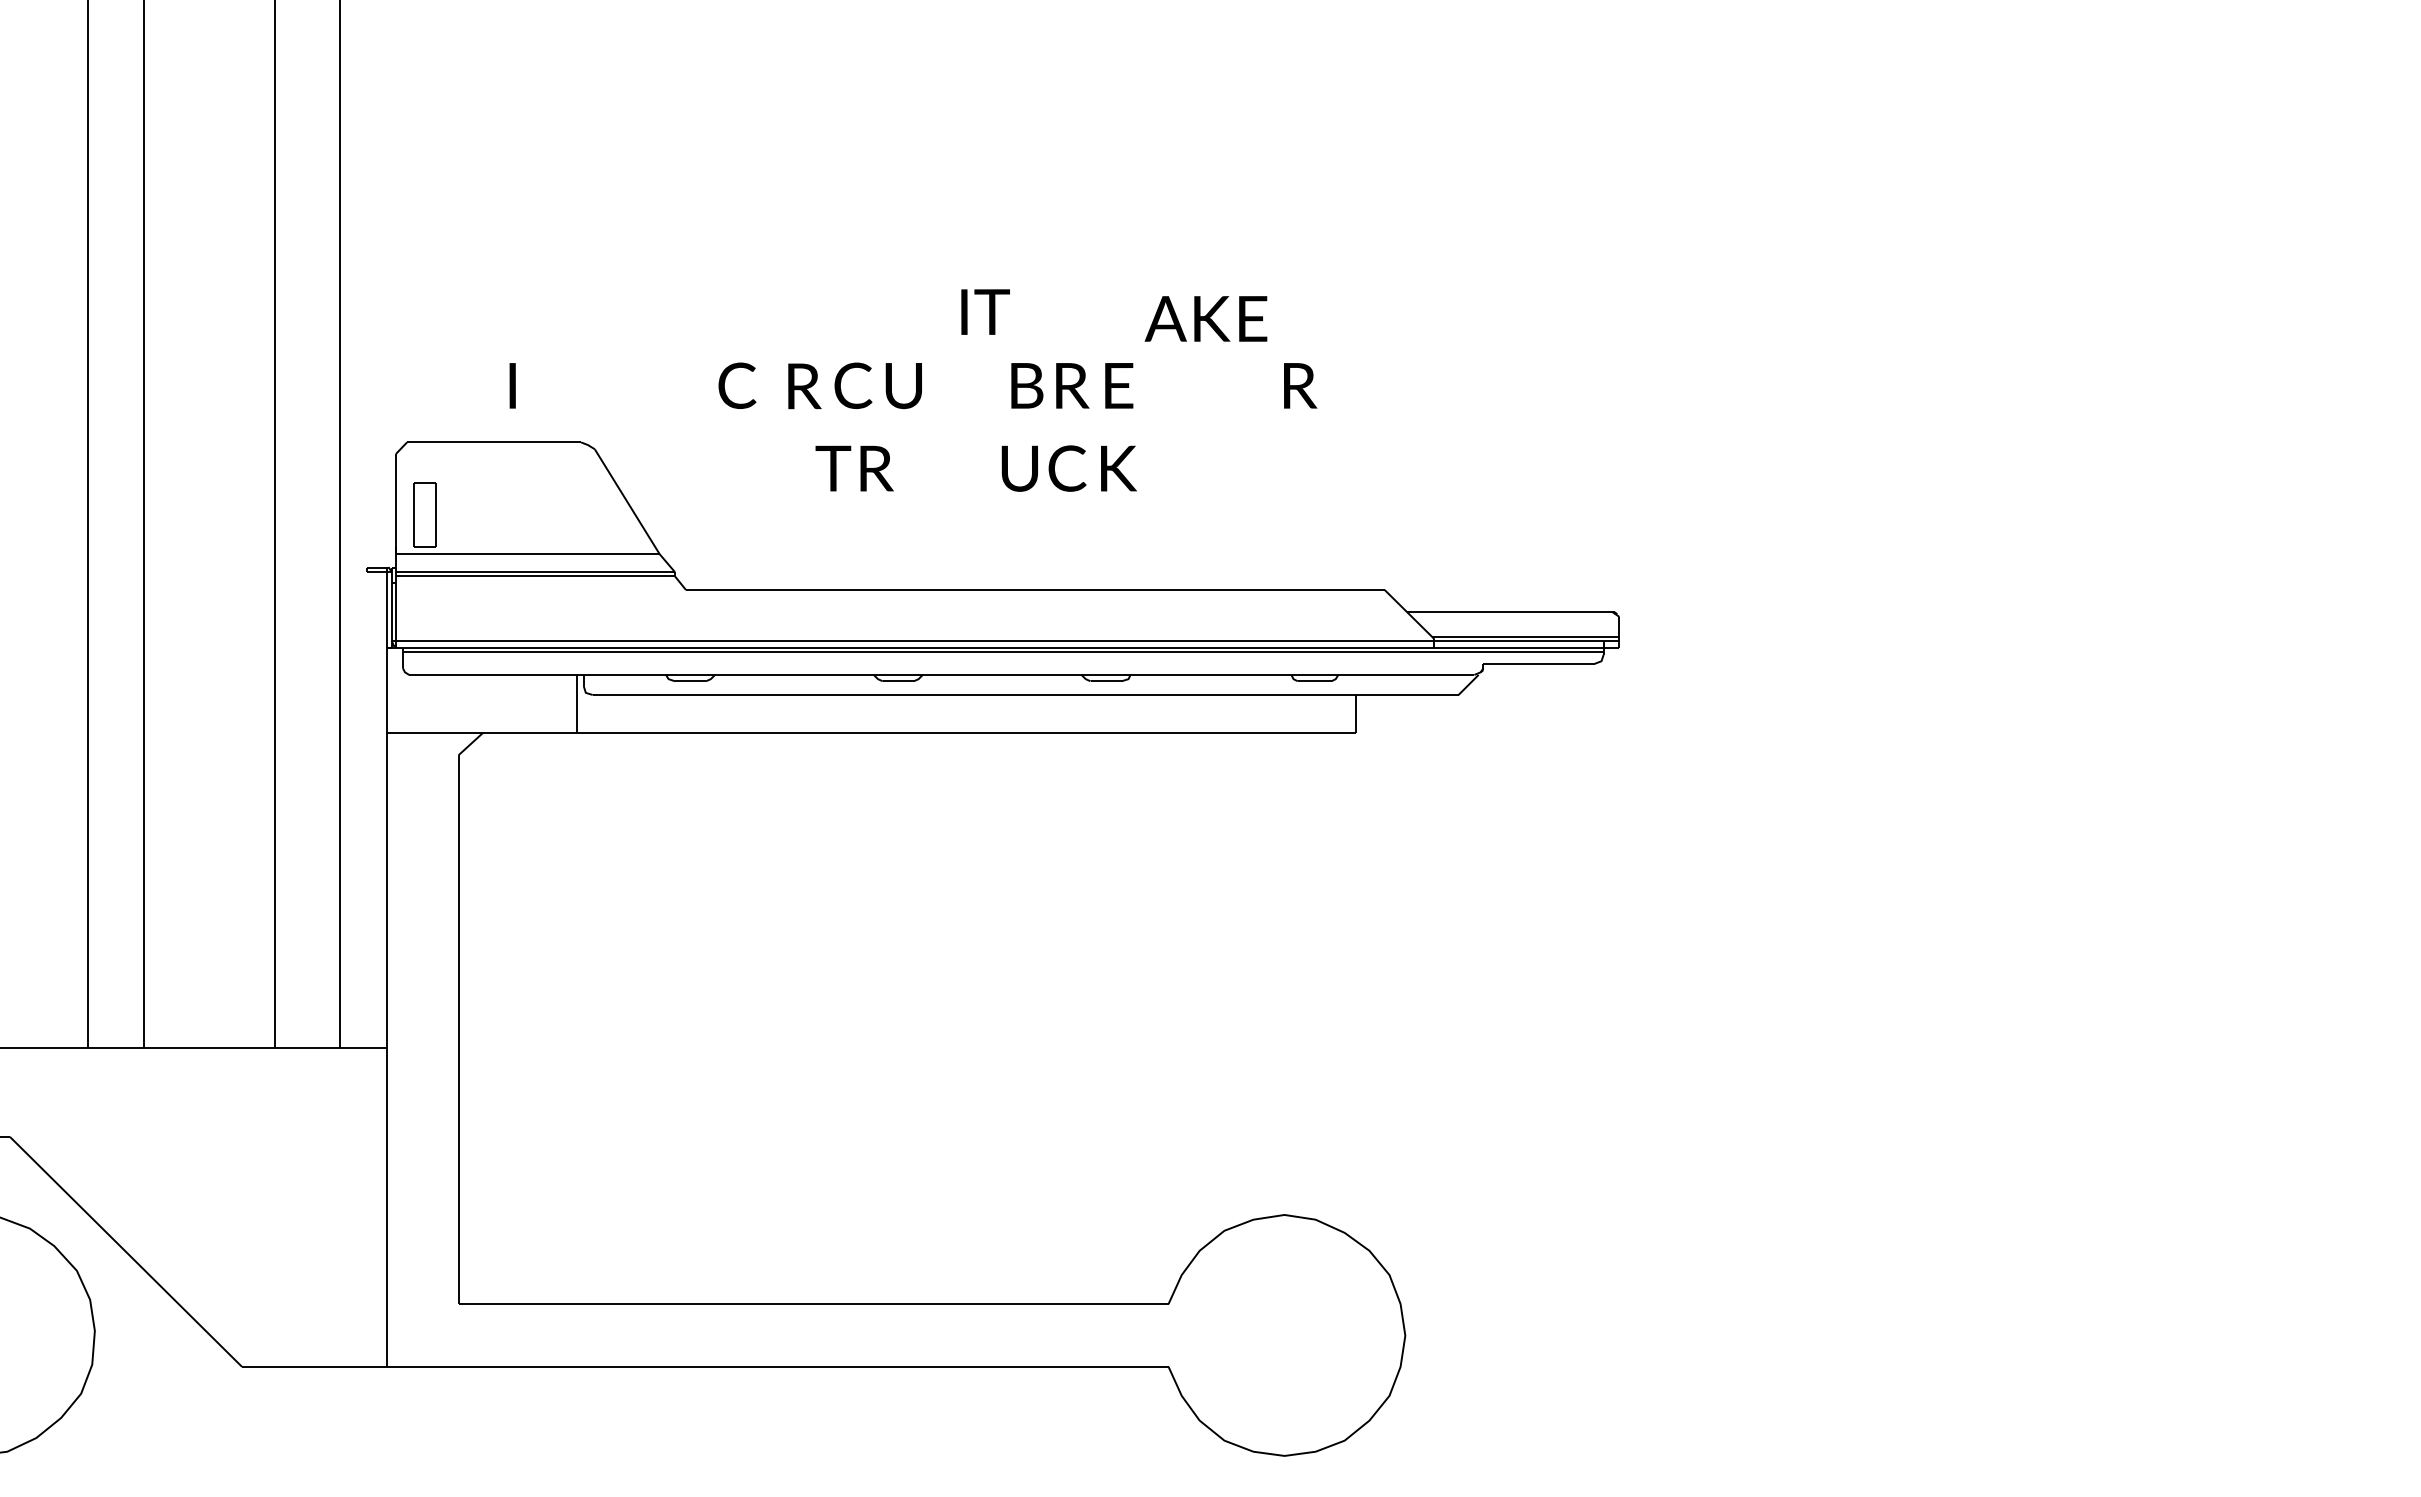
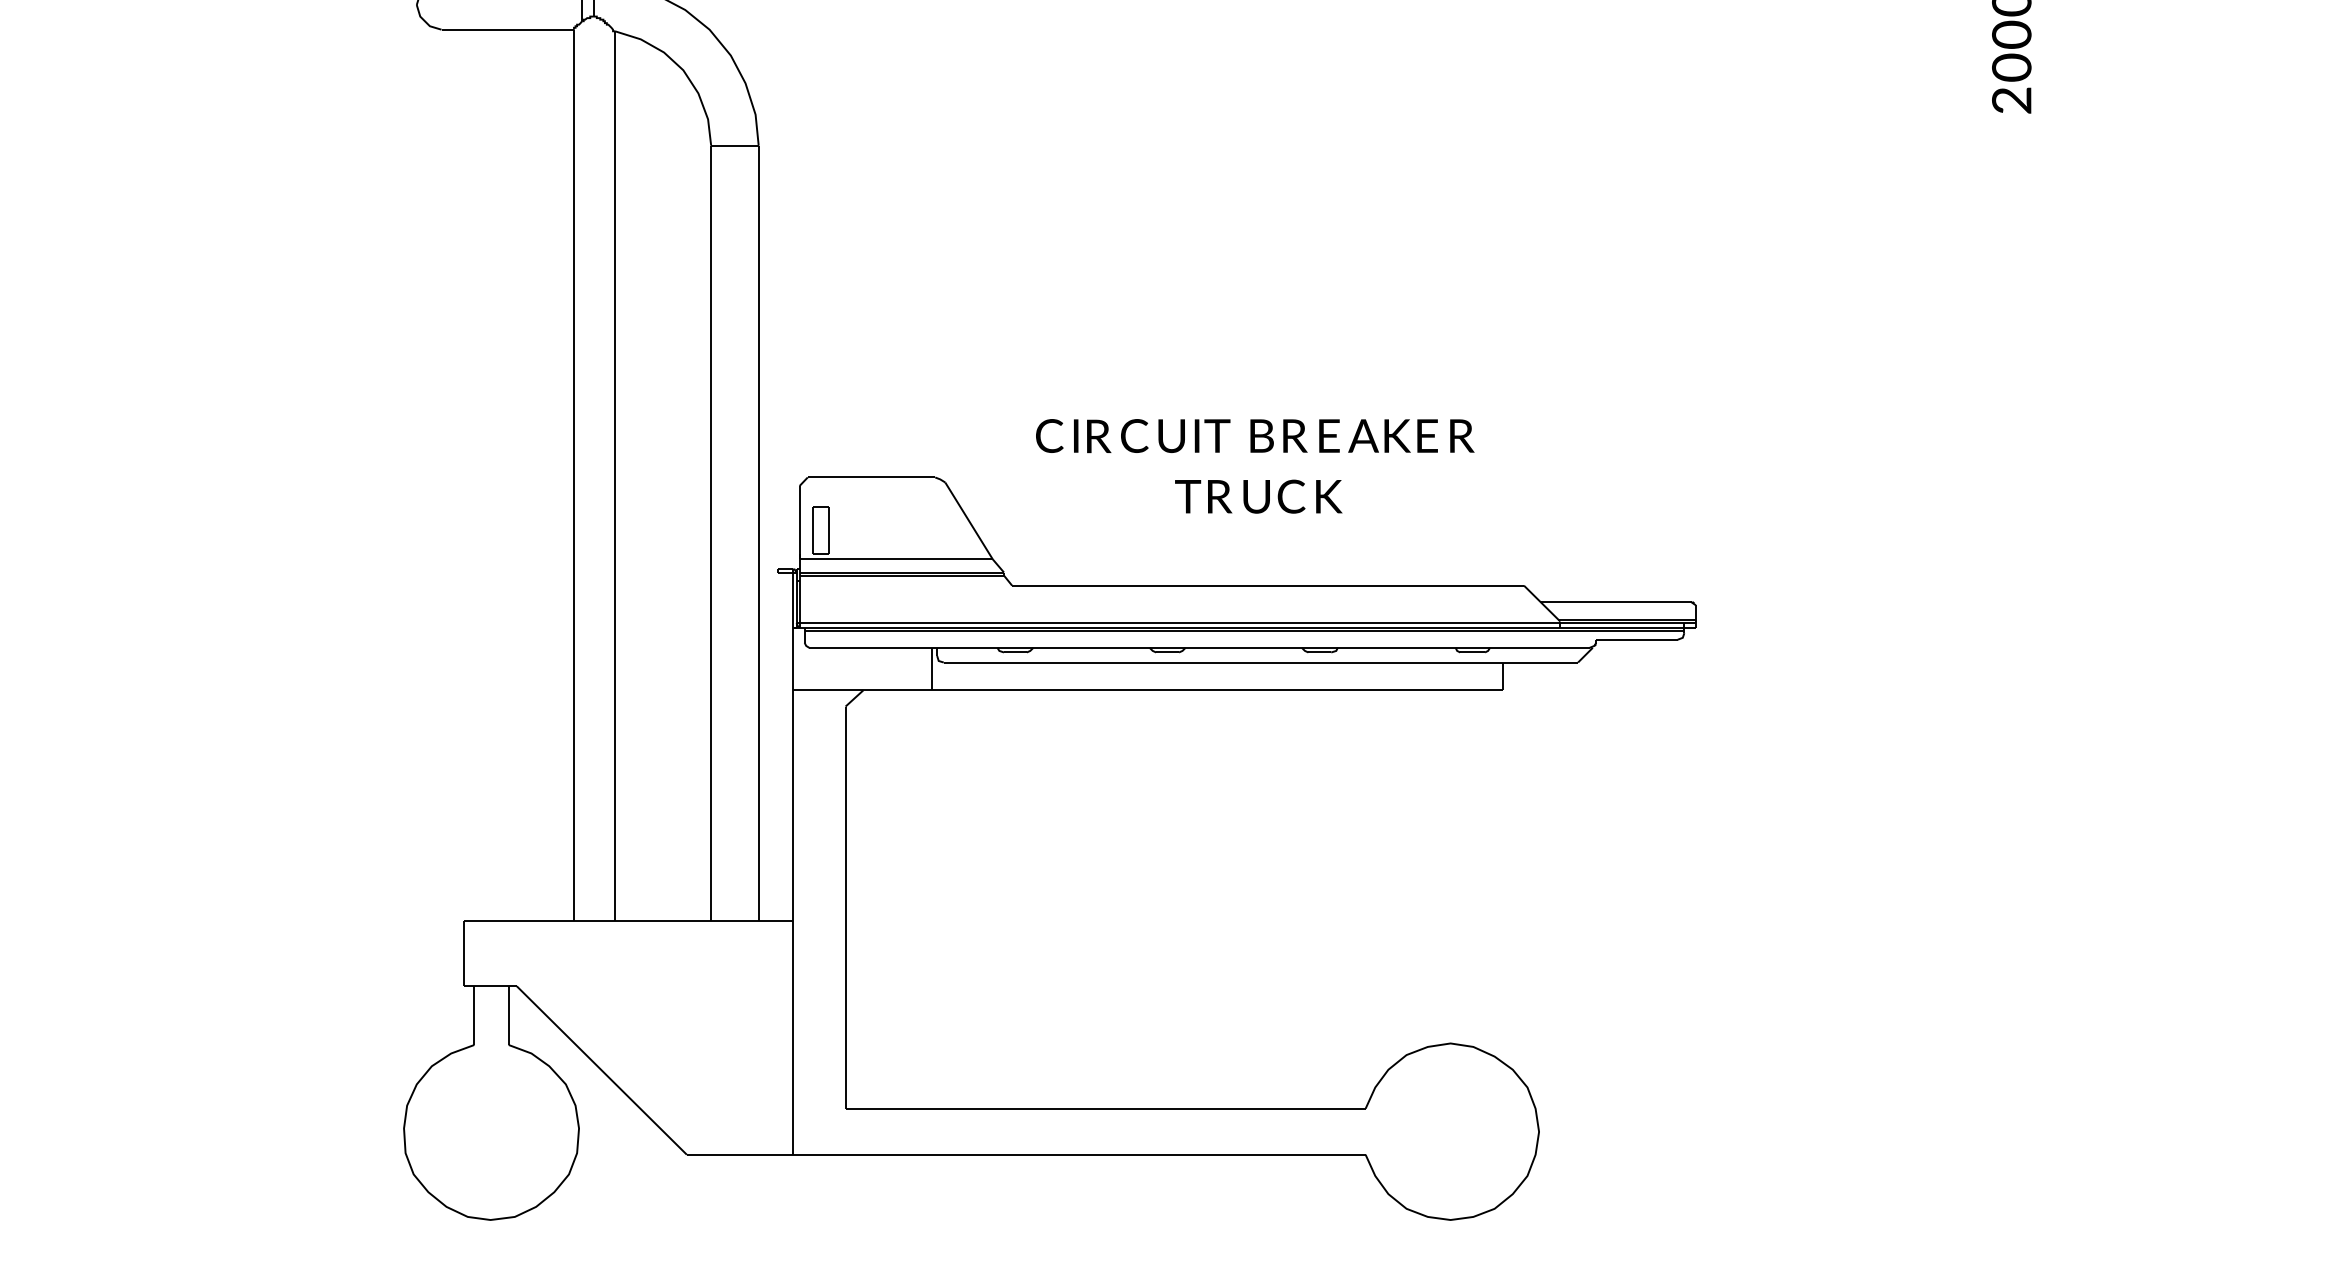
text: (985, 311) -> (1212, 435), moved
text: (1205, 318) -> (1392, 435), moved
text: (513, 385) -> (1076, 435), moved
text: (854, 468) -> (1203, 496), moved

